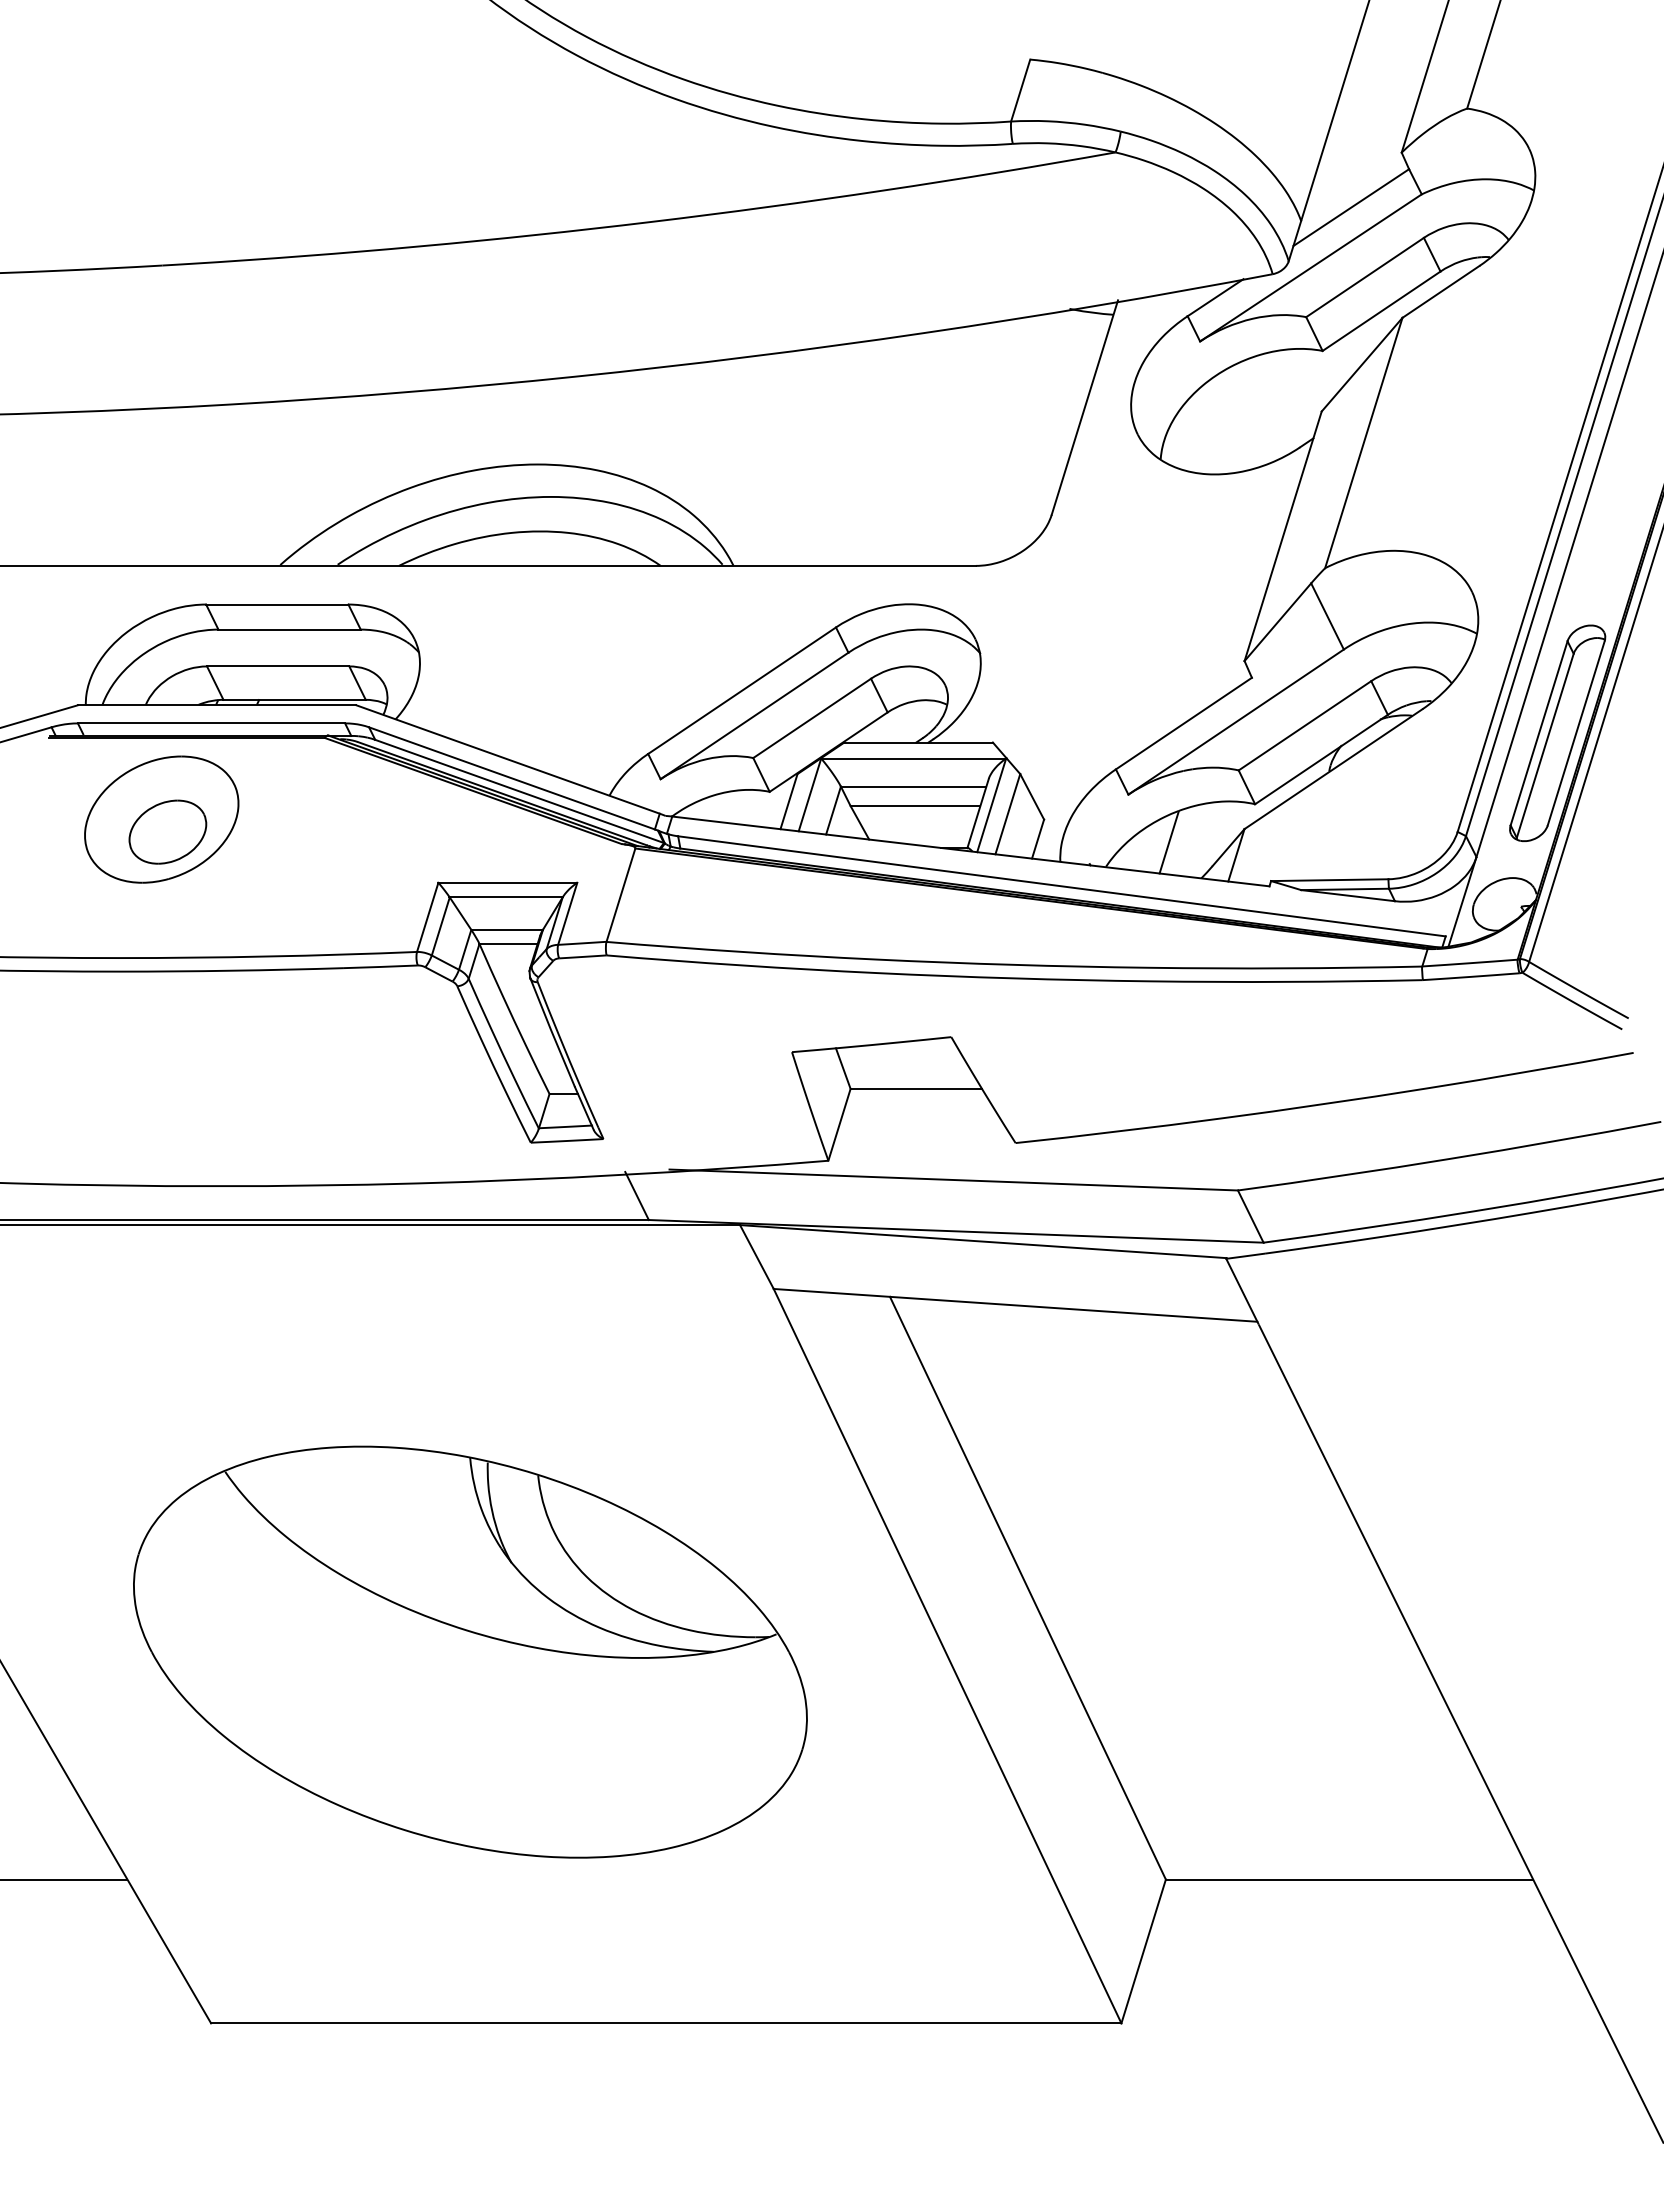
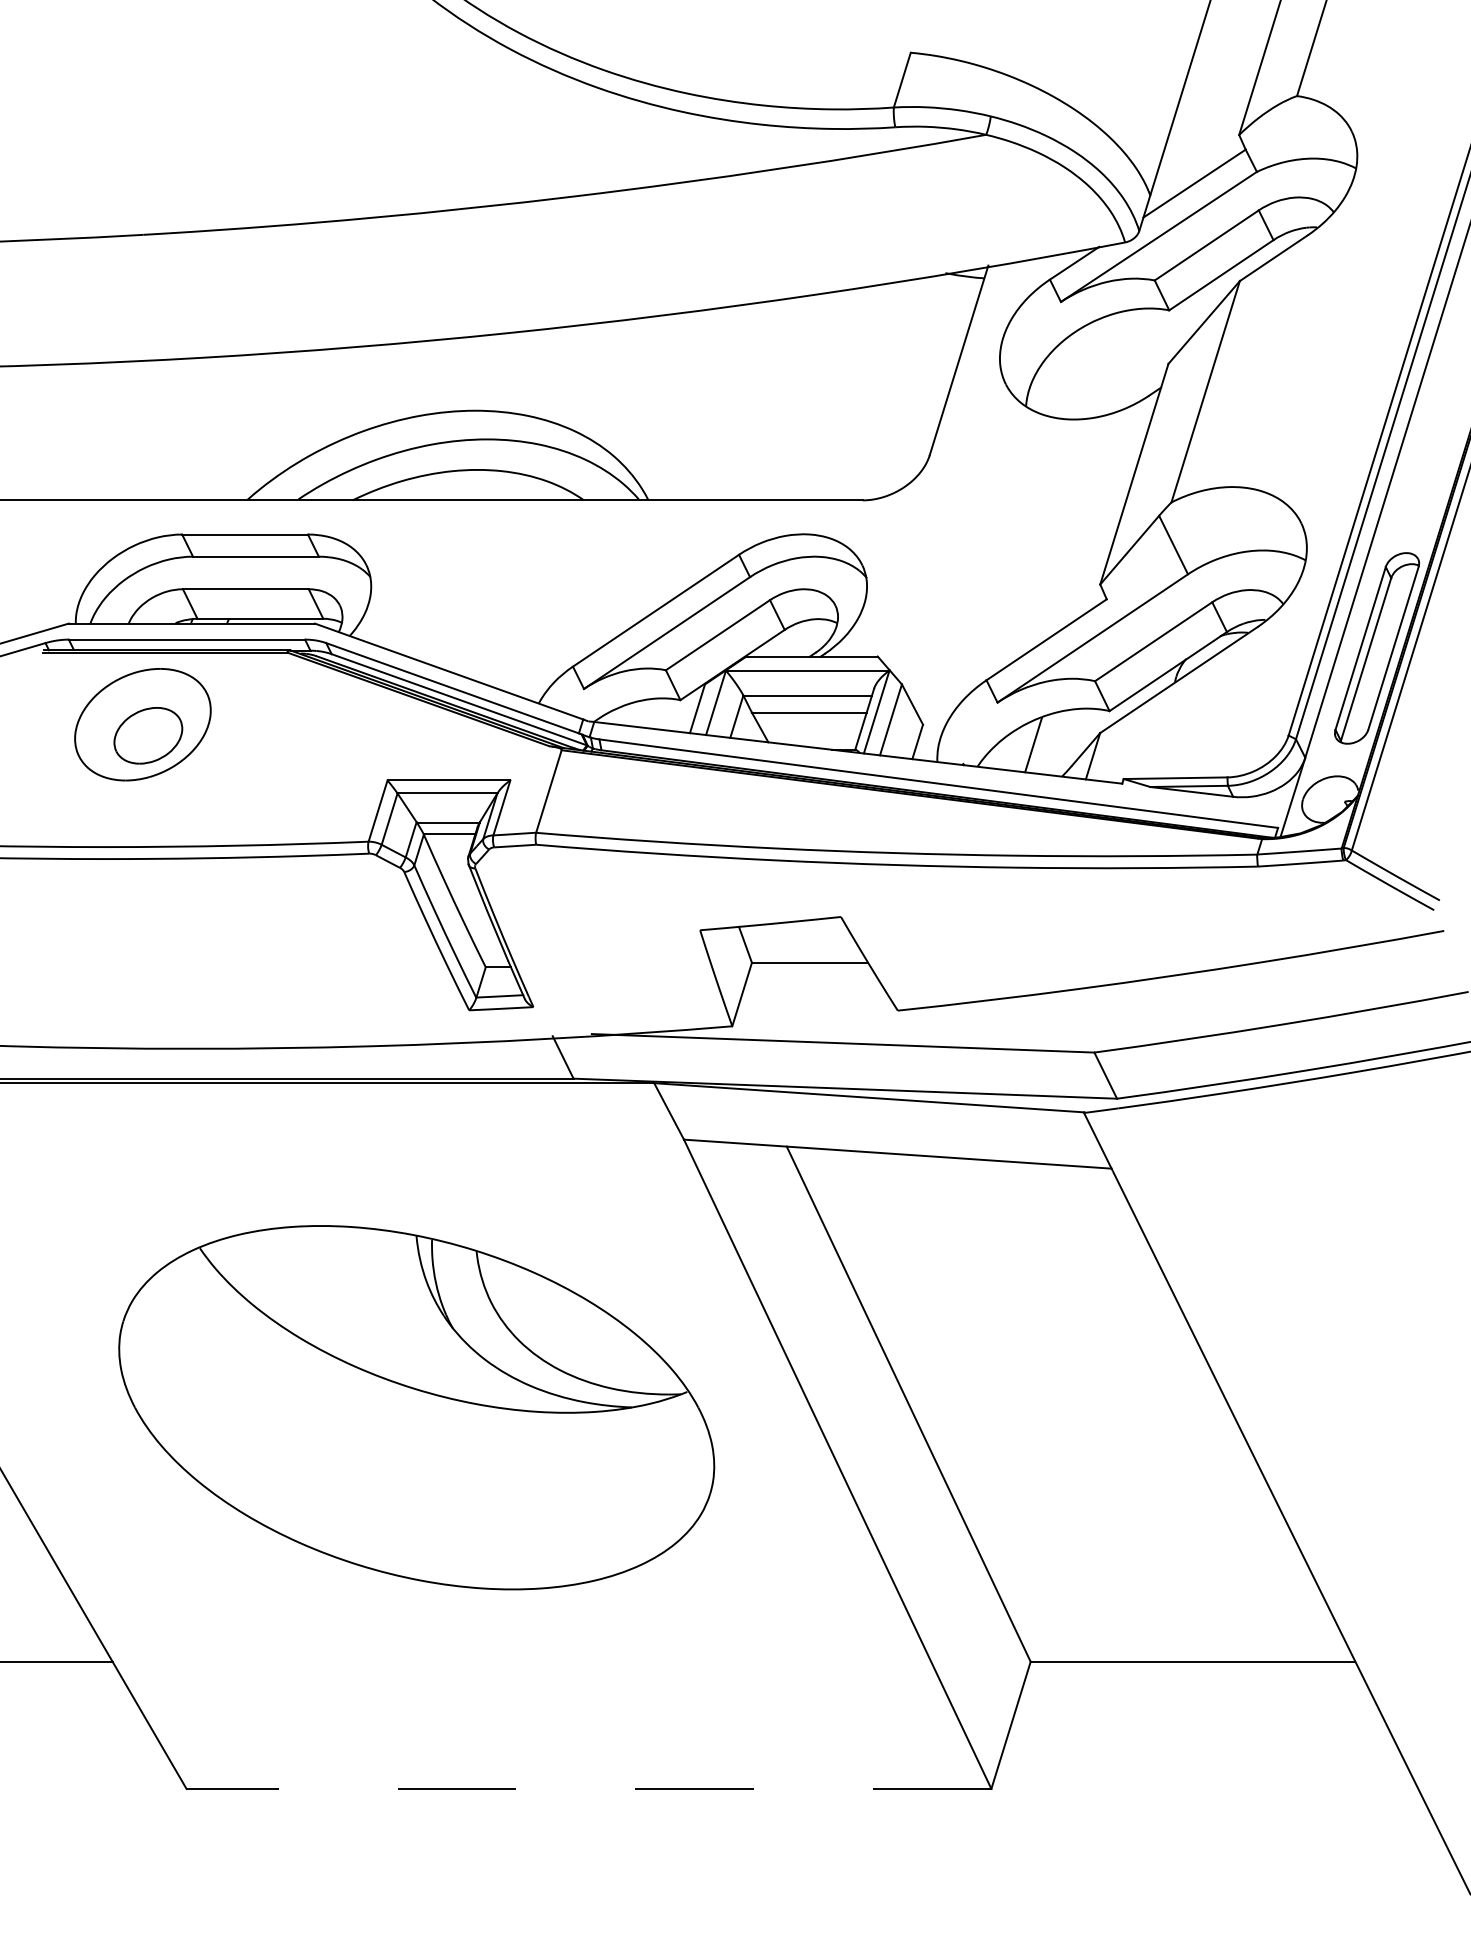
part: (470, 1651) -> (416, 1407), moved
line: (665, 2023) -> (588, 1789), solid -> dashed

